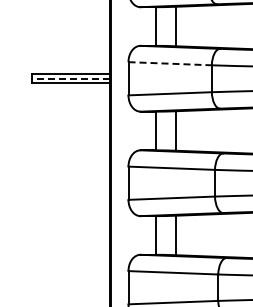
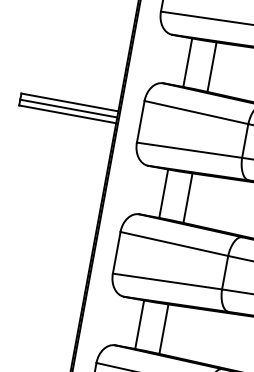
line: (170, 63) -> (196, 112), dashed -> solid
line: (71, 78) -> (69, 108), dashed -> solid

